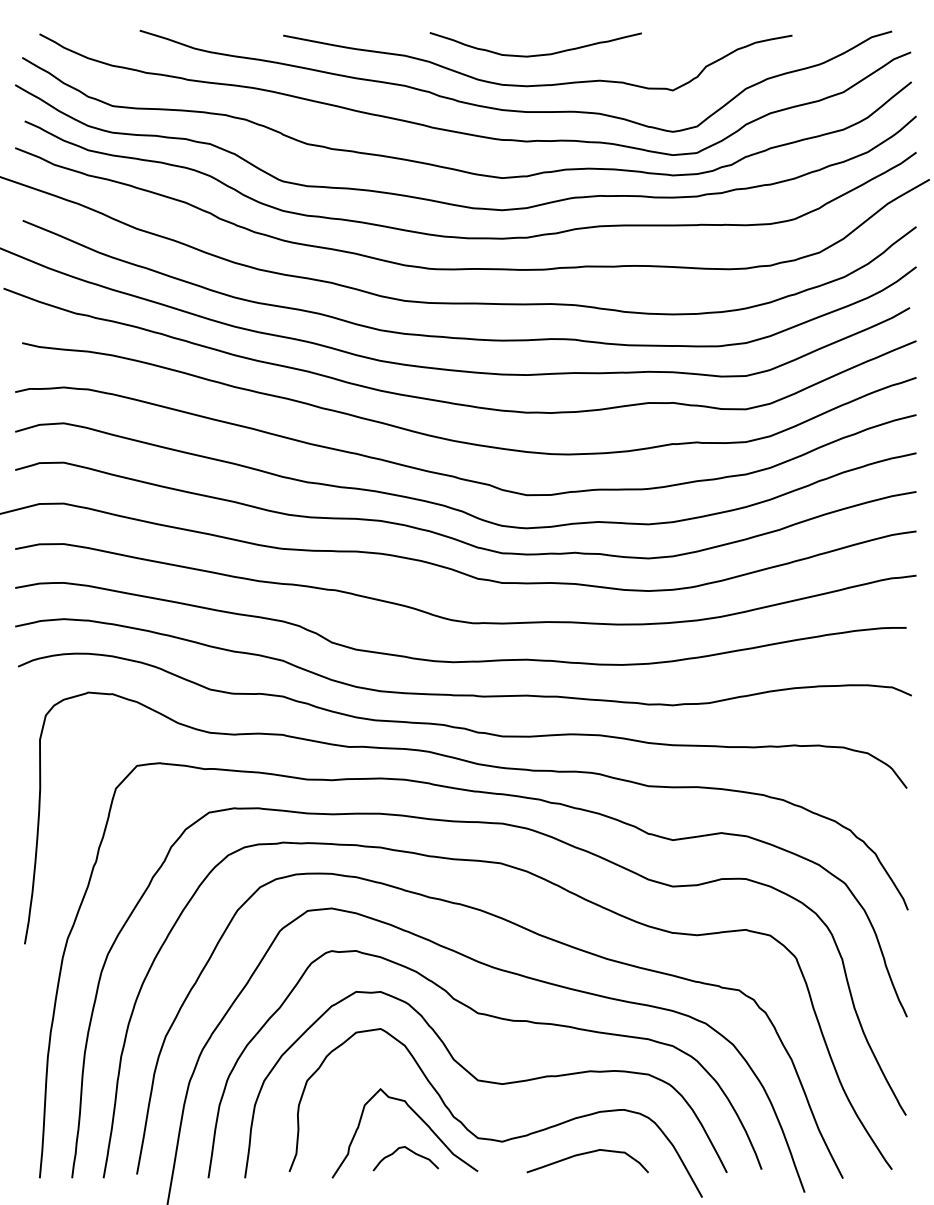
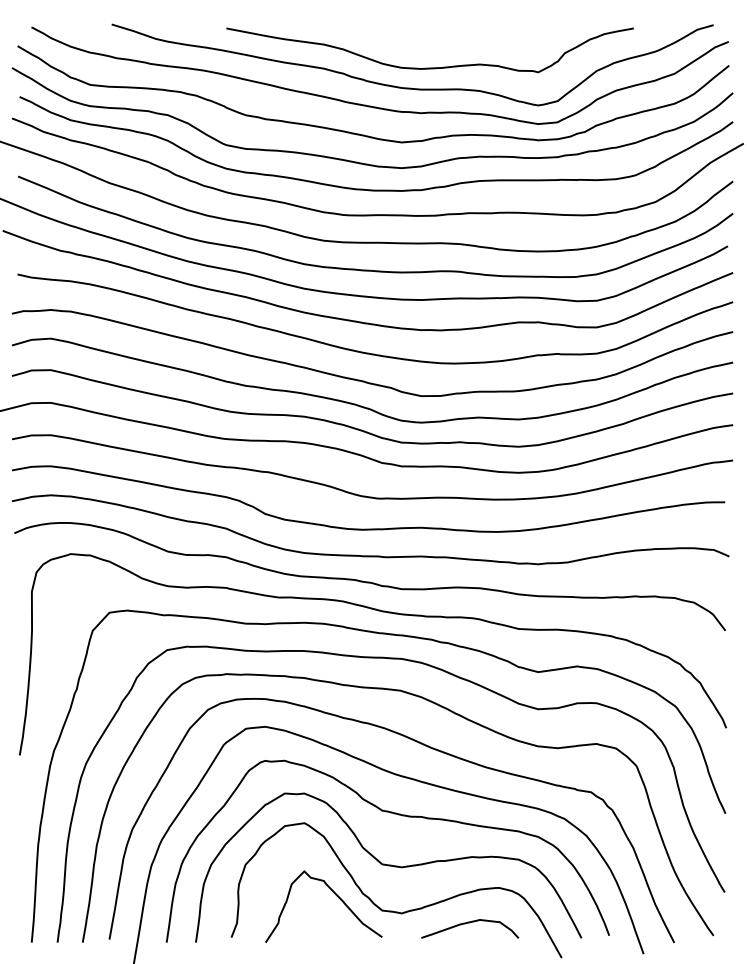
curve: (535, 54) -> (428, 43), removed
curve: (408, 1150) -> (326, 920), removed

